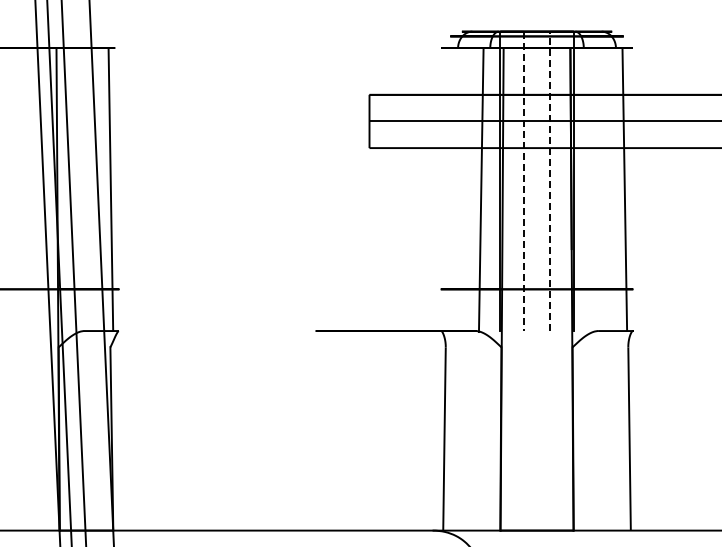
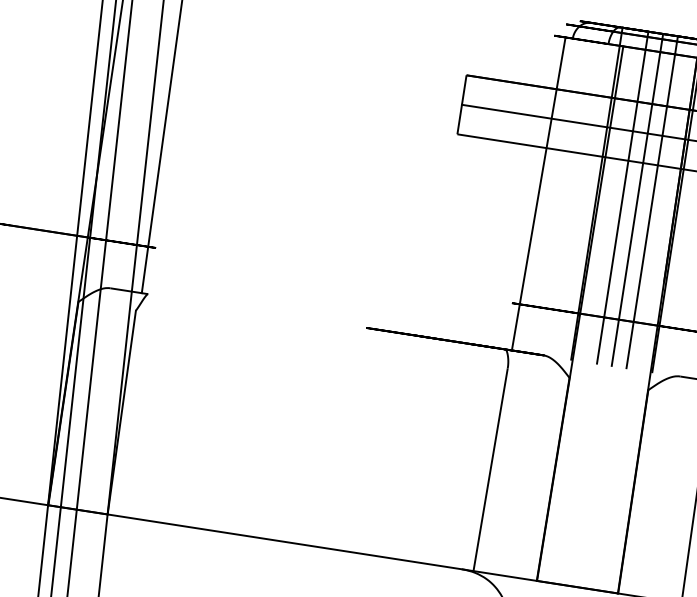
line: (523, 181) -> (622, 197), dashed -> solid
line: (537, 181) -> (637, 200), added
line: (550, 181) -> (652, 202), dashed -> solid
line: (480, 190) -> (537, 193), moved

